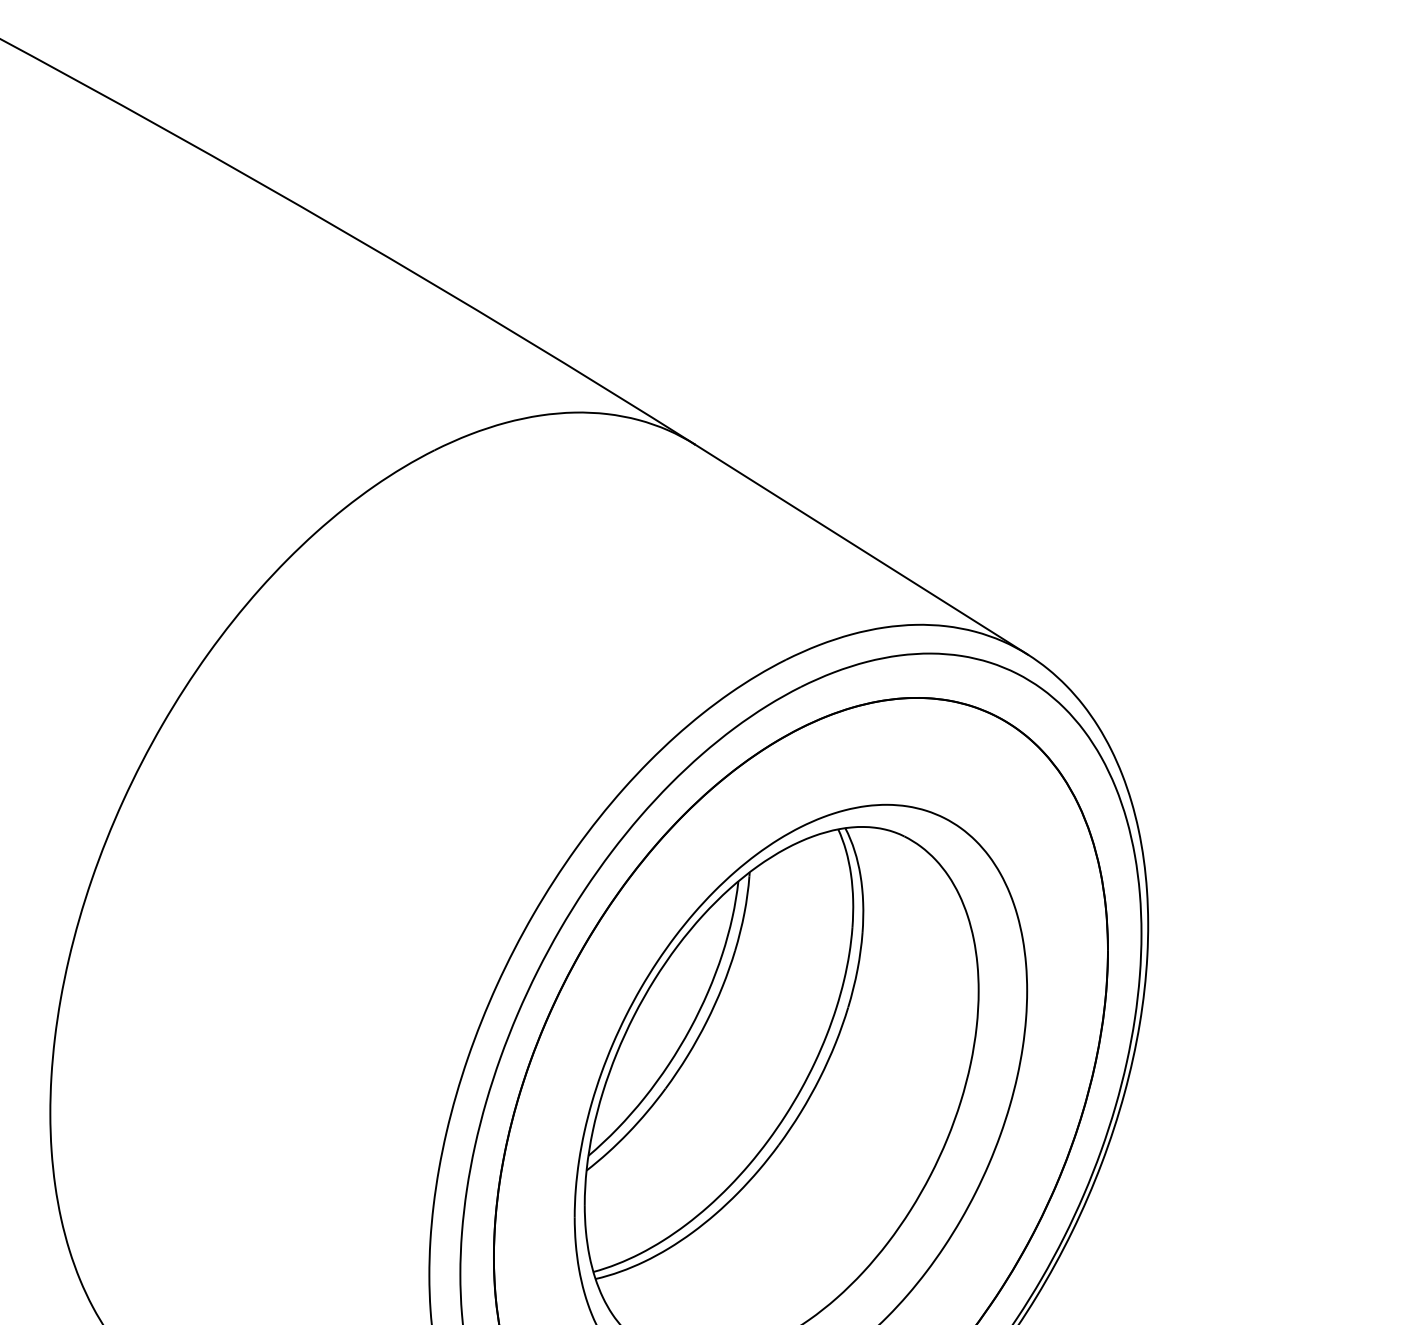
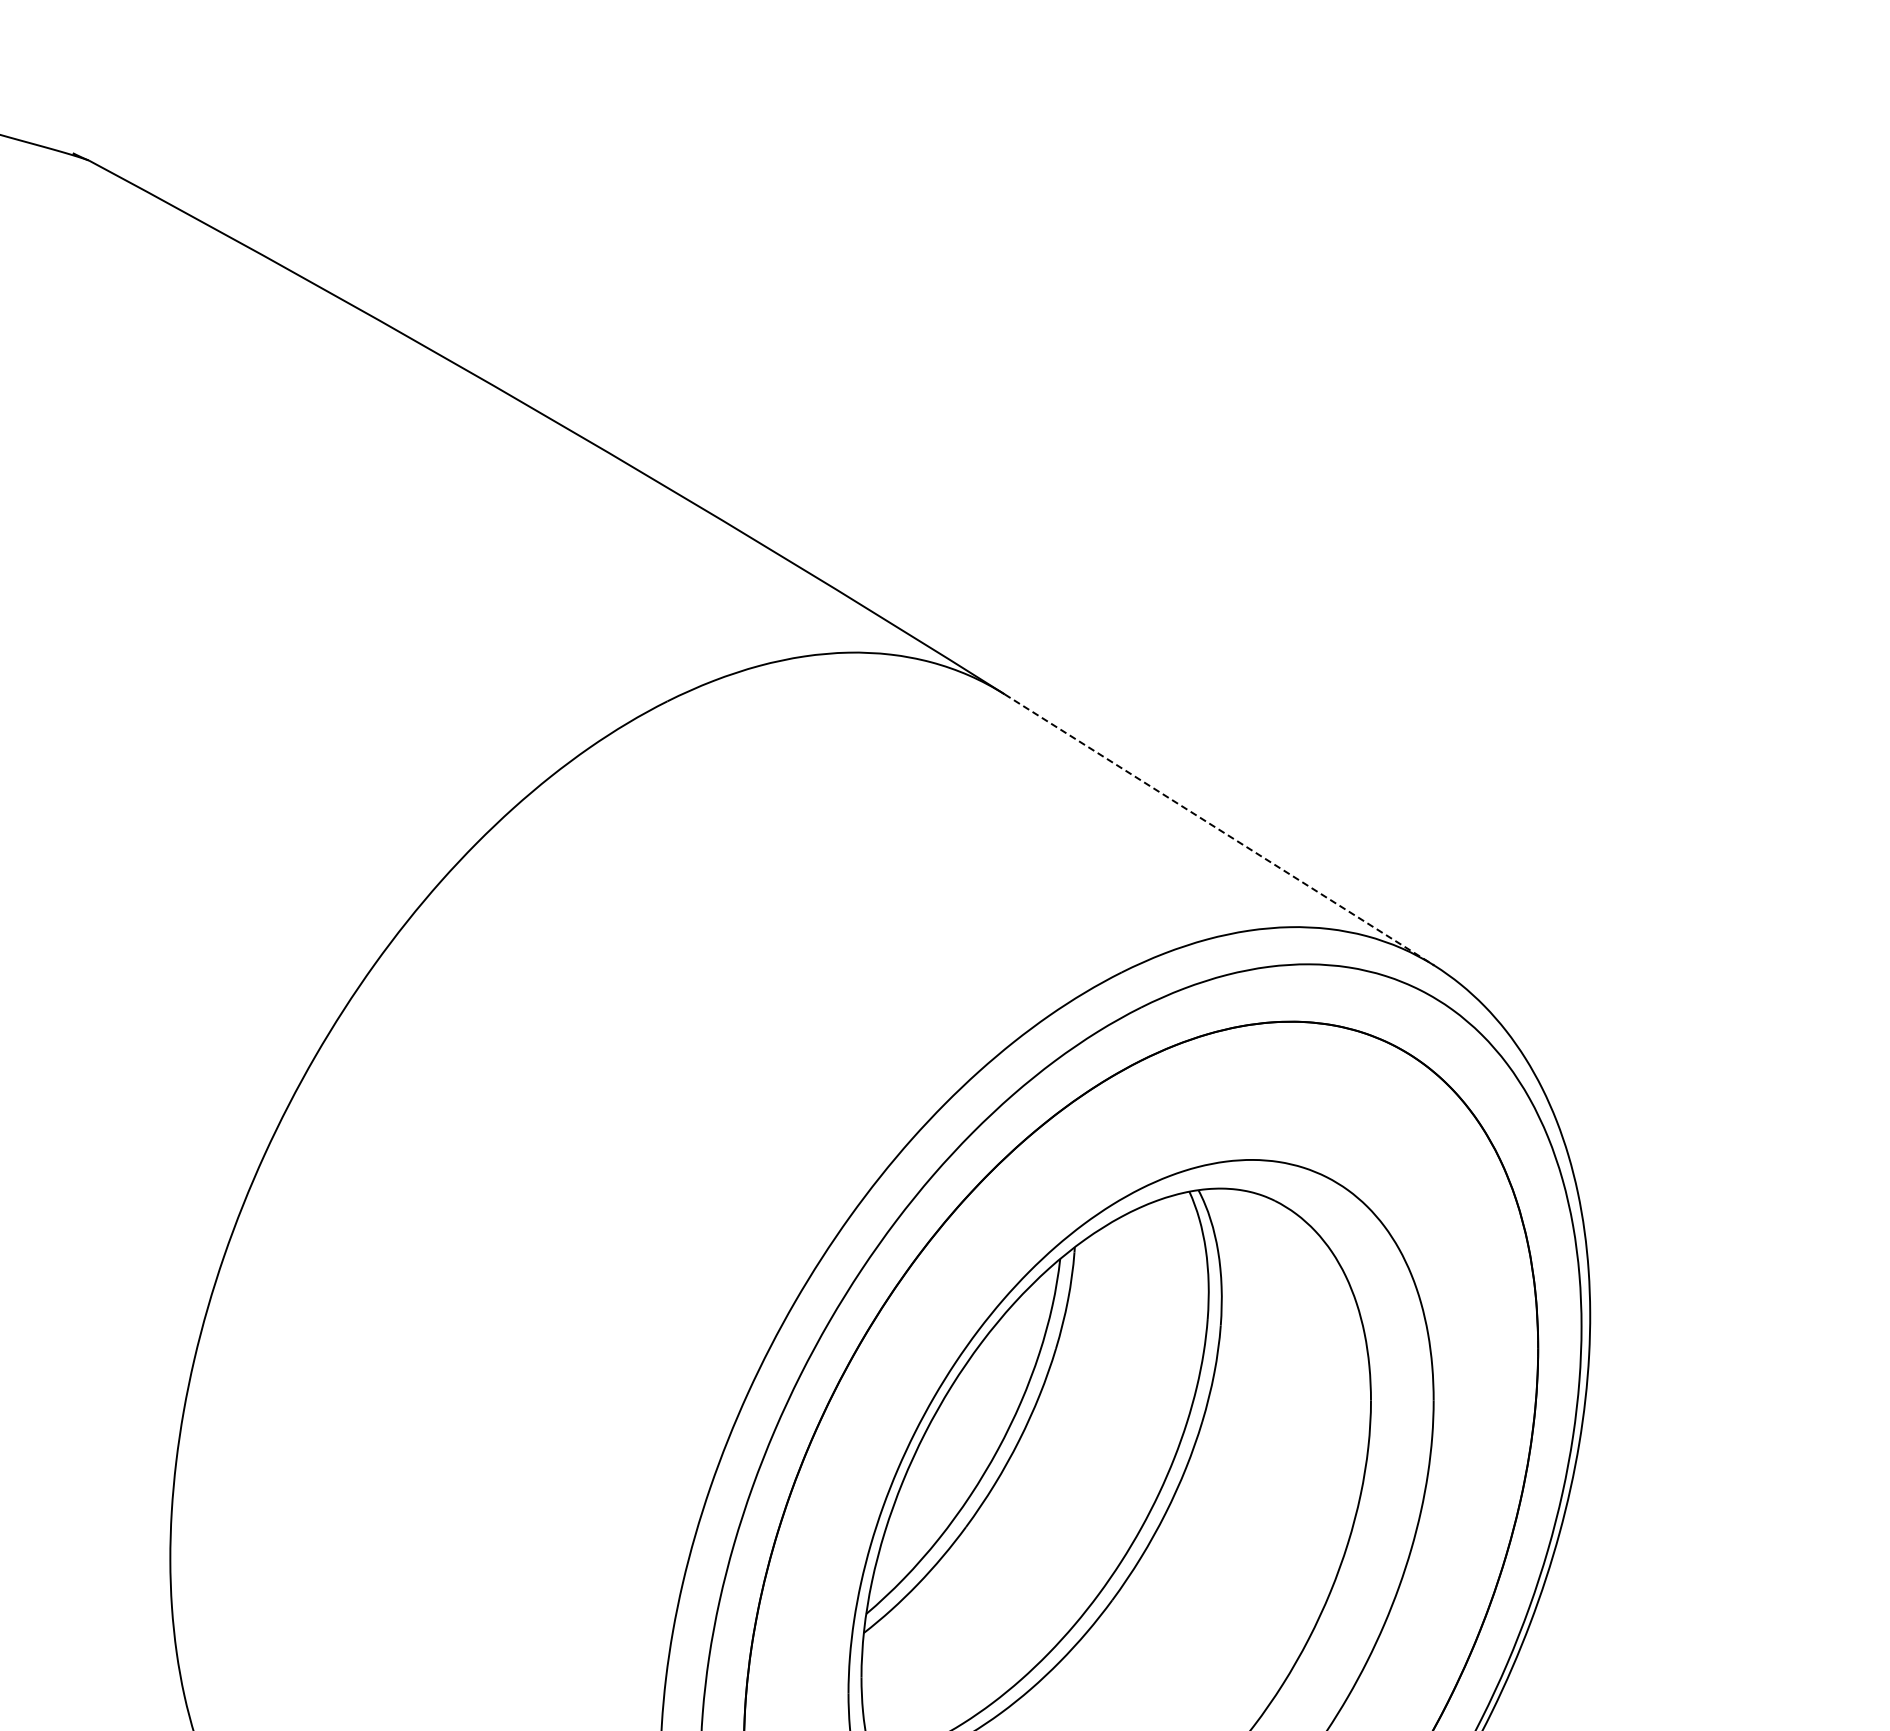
line: (862, 550) -> (1220, 830), solid -> dashed

